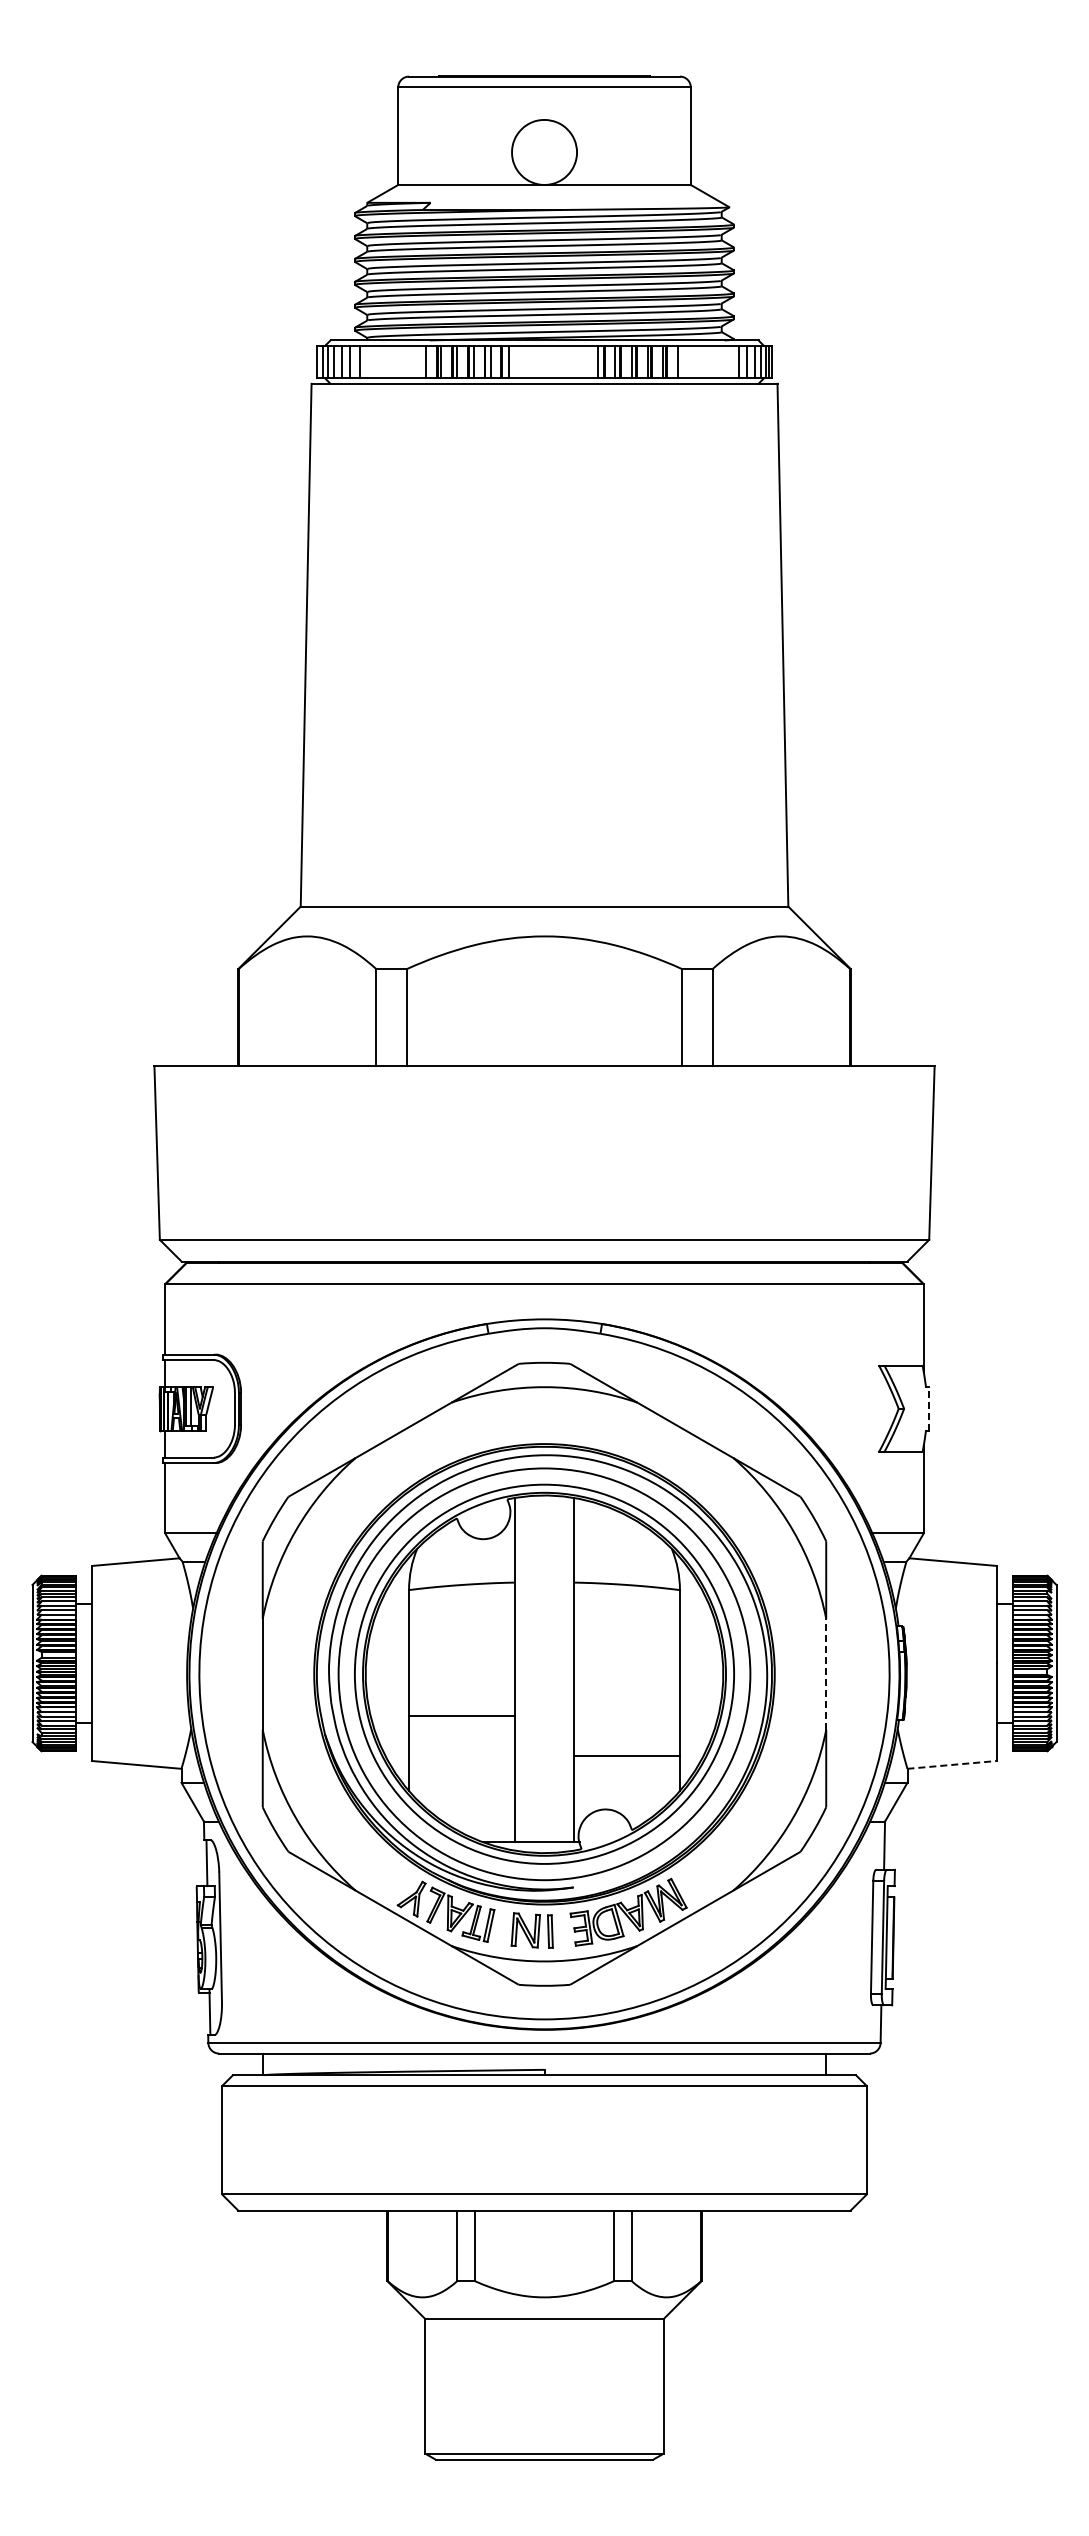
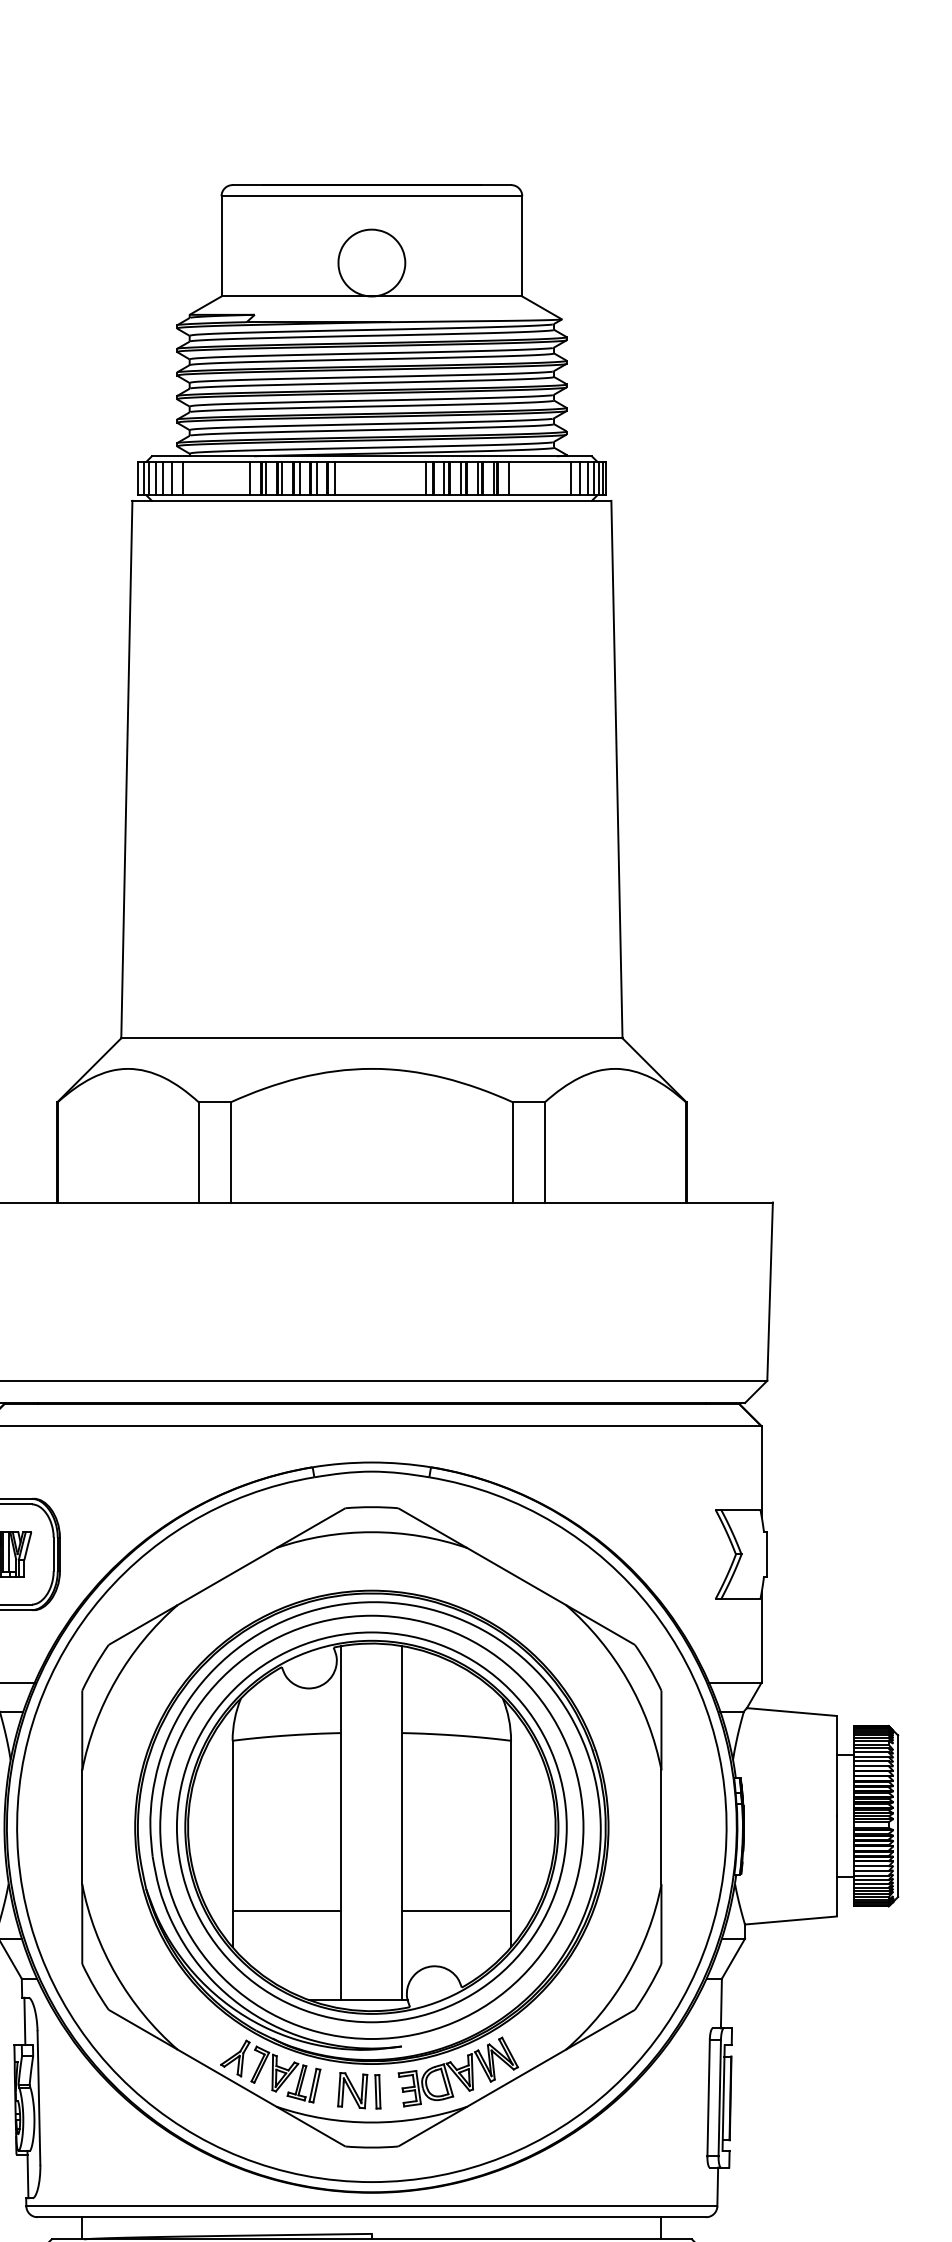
line: (929, 1408) -> (767, 1554), dashed -> solid
line: (826, 1674) -> (661, 1827), dashed -> solid
line: (461, 1715) -> (286, 1910), moved
line: (952, 1764) -> (791, 1920), dashed -> solid

